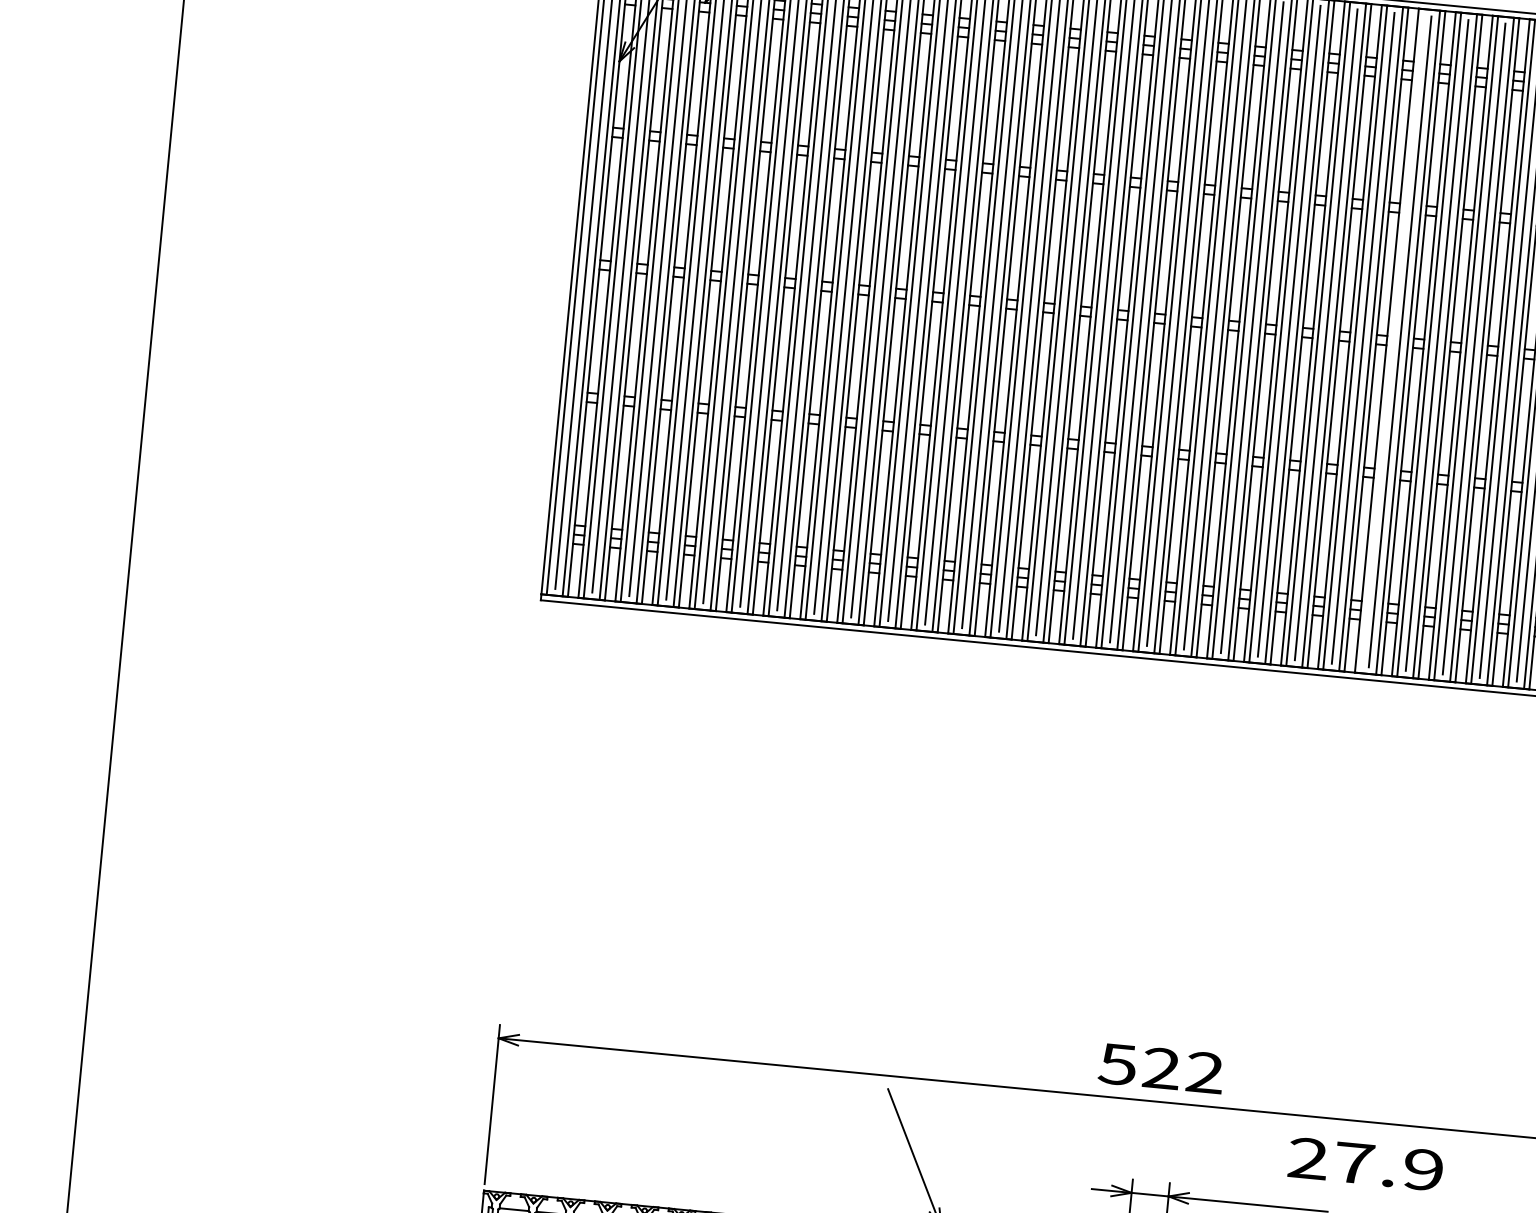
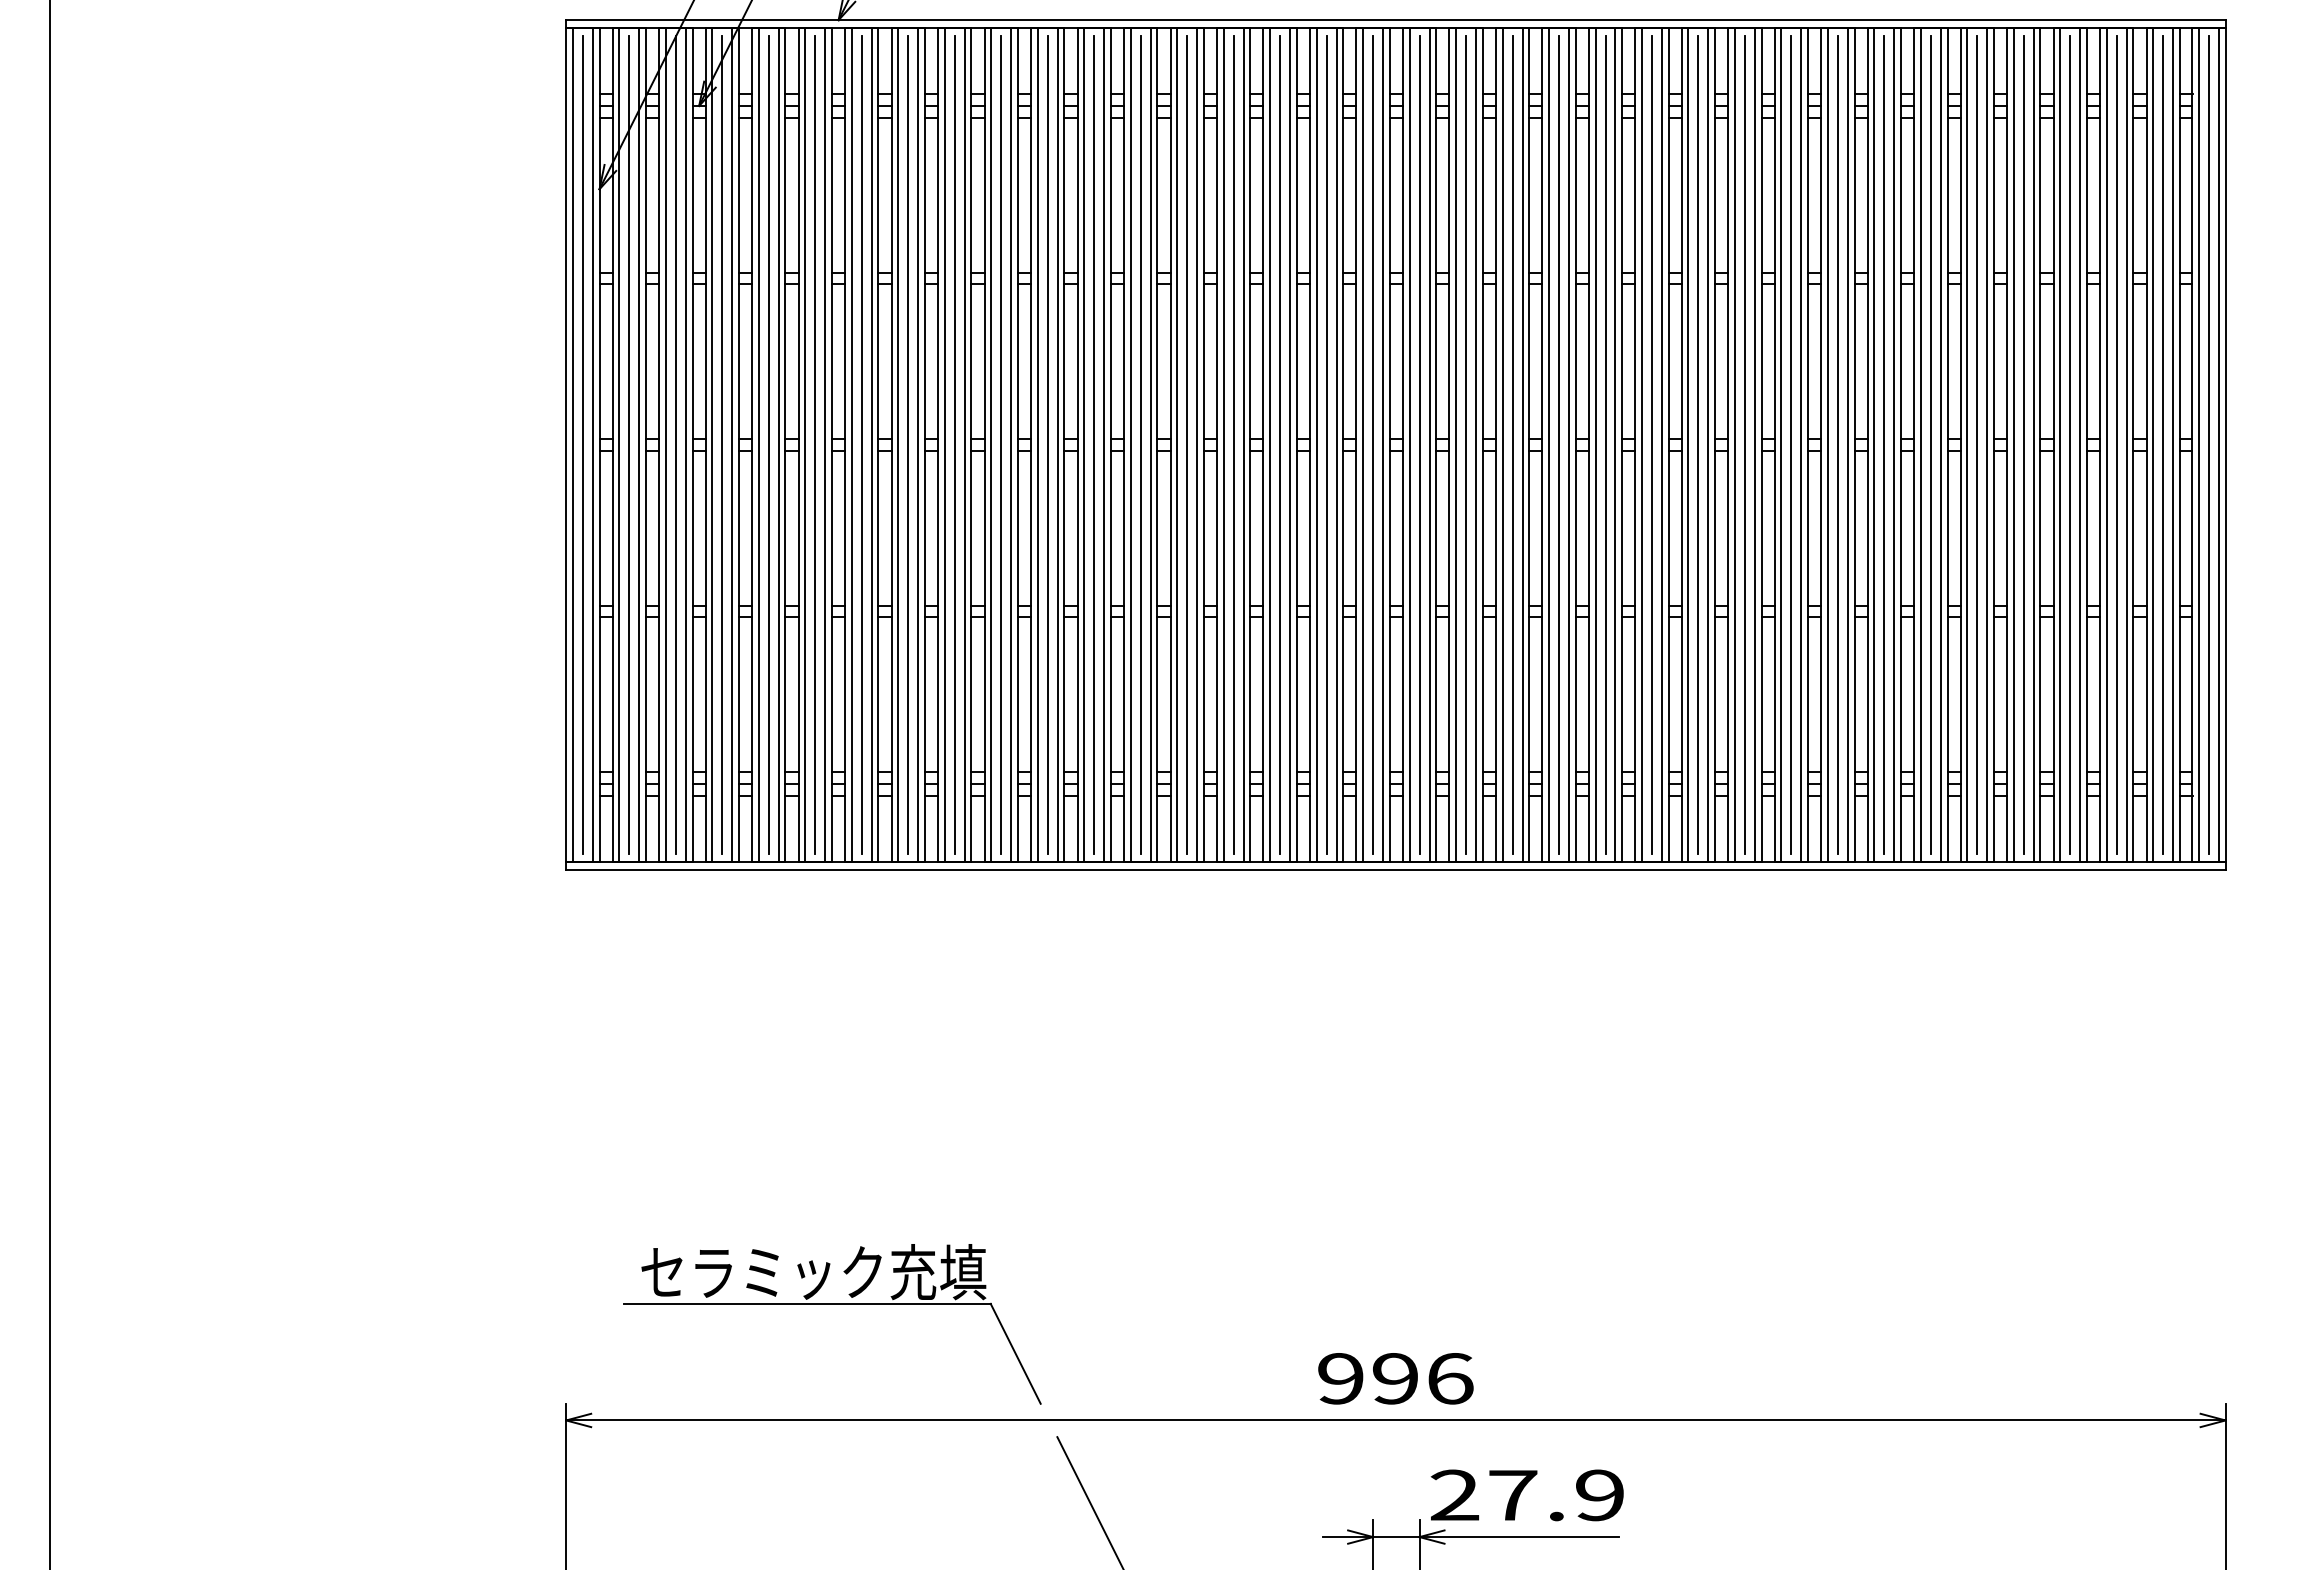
line: (1392, 340) -> (1595, 444), added
part: (719, 966) -> (832, 1304), added
text: (1160, 1068) -> (1394, 1378), 522 -> 996
text: (1365, 1164) -> (1526, 1495), moved

